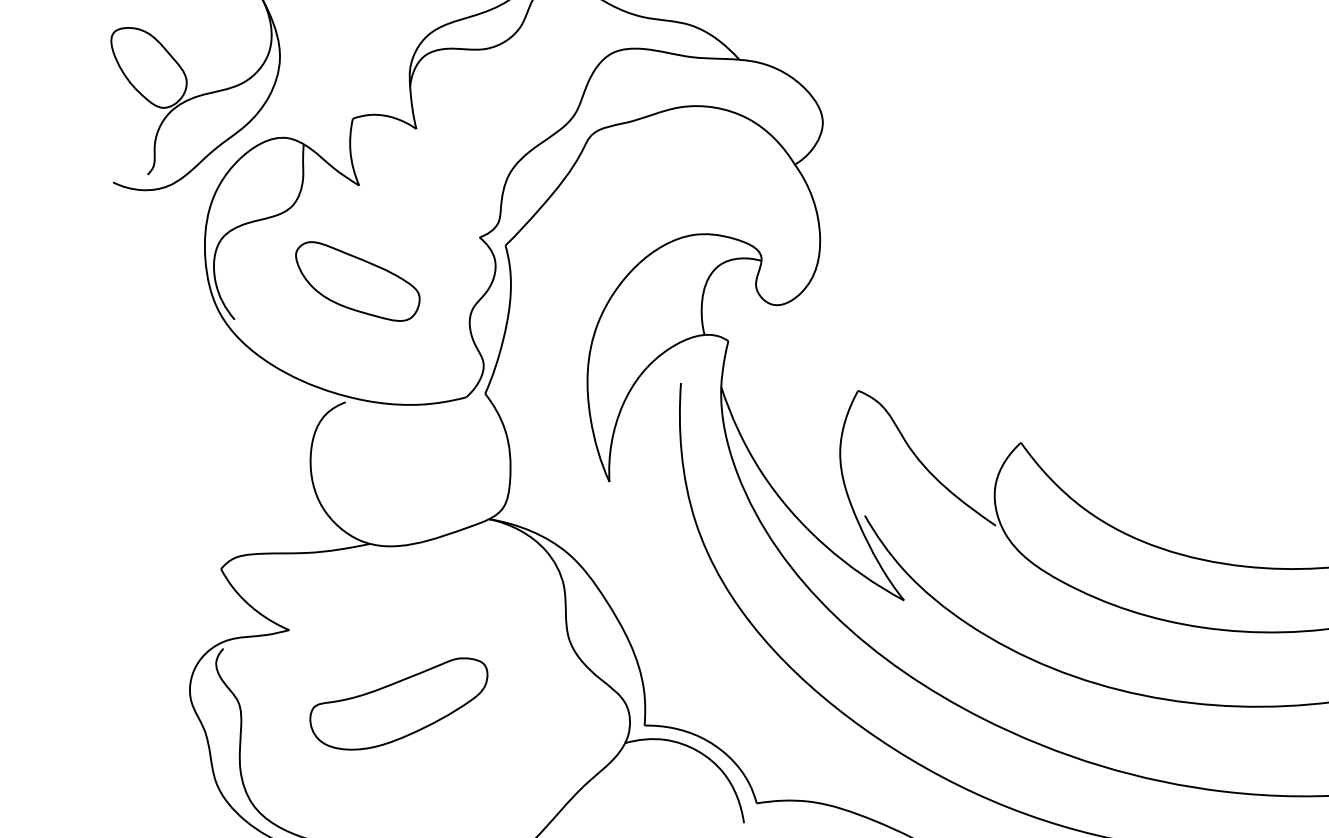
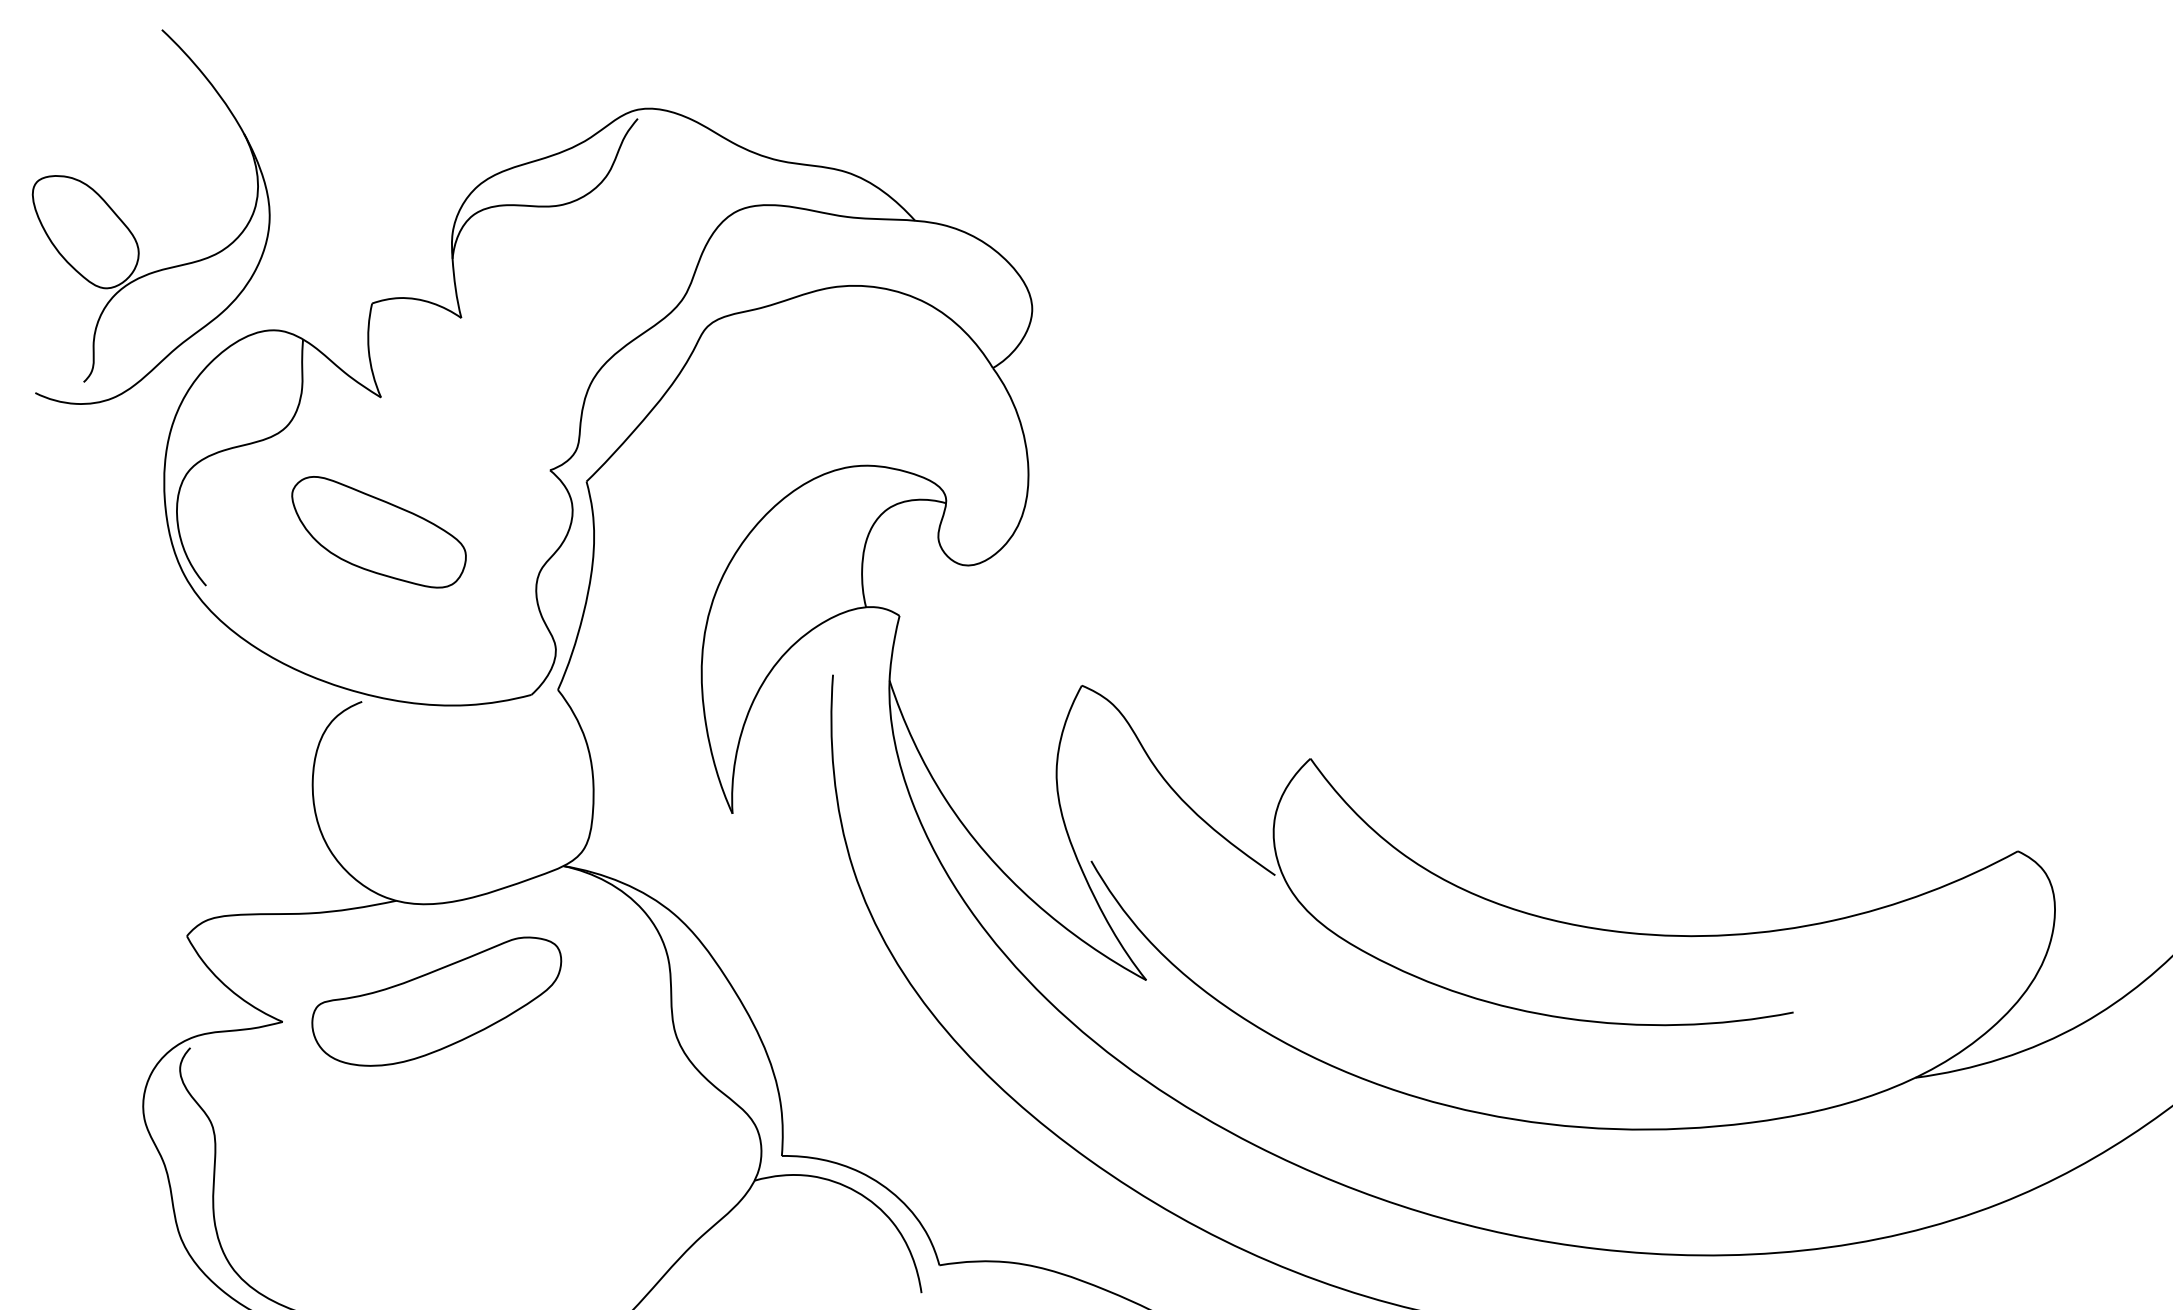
part: (398, 703) -> (436, 1001), moved

